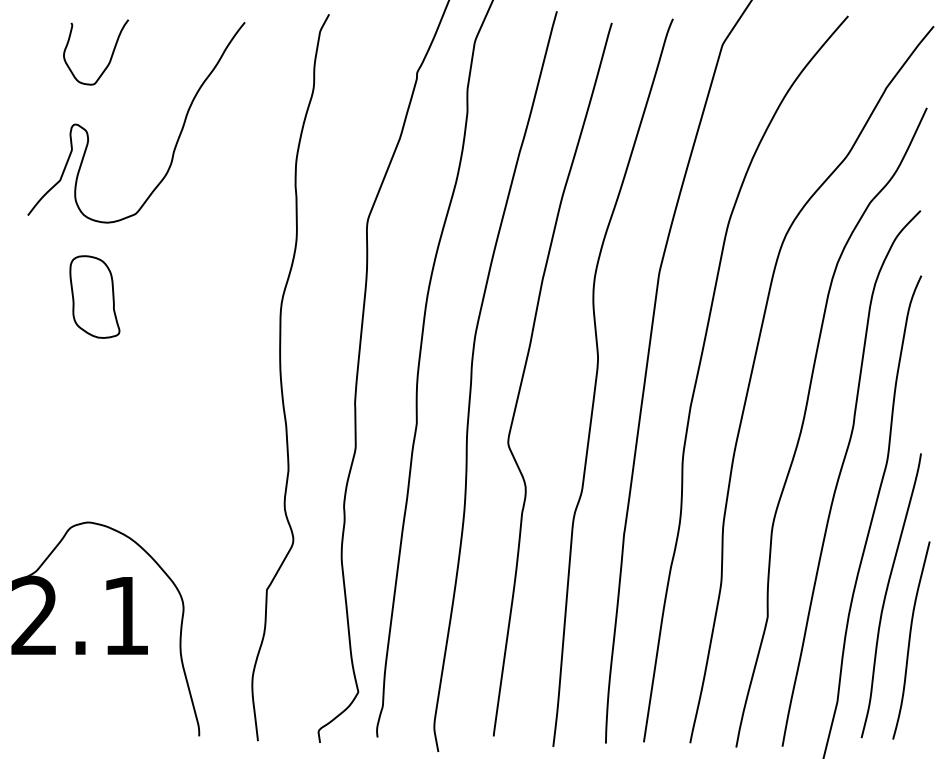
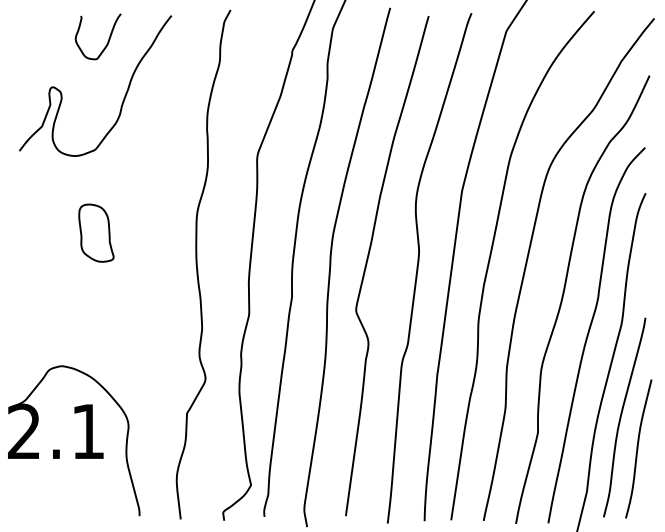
curve: (110, 54) -> (108, 38), moved
part: (94, 296) -> (96, 232), moved

